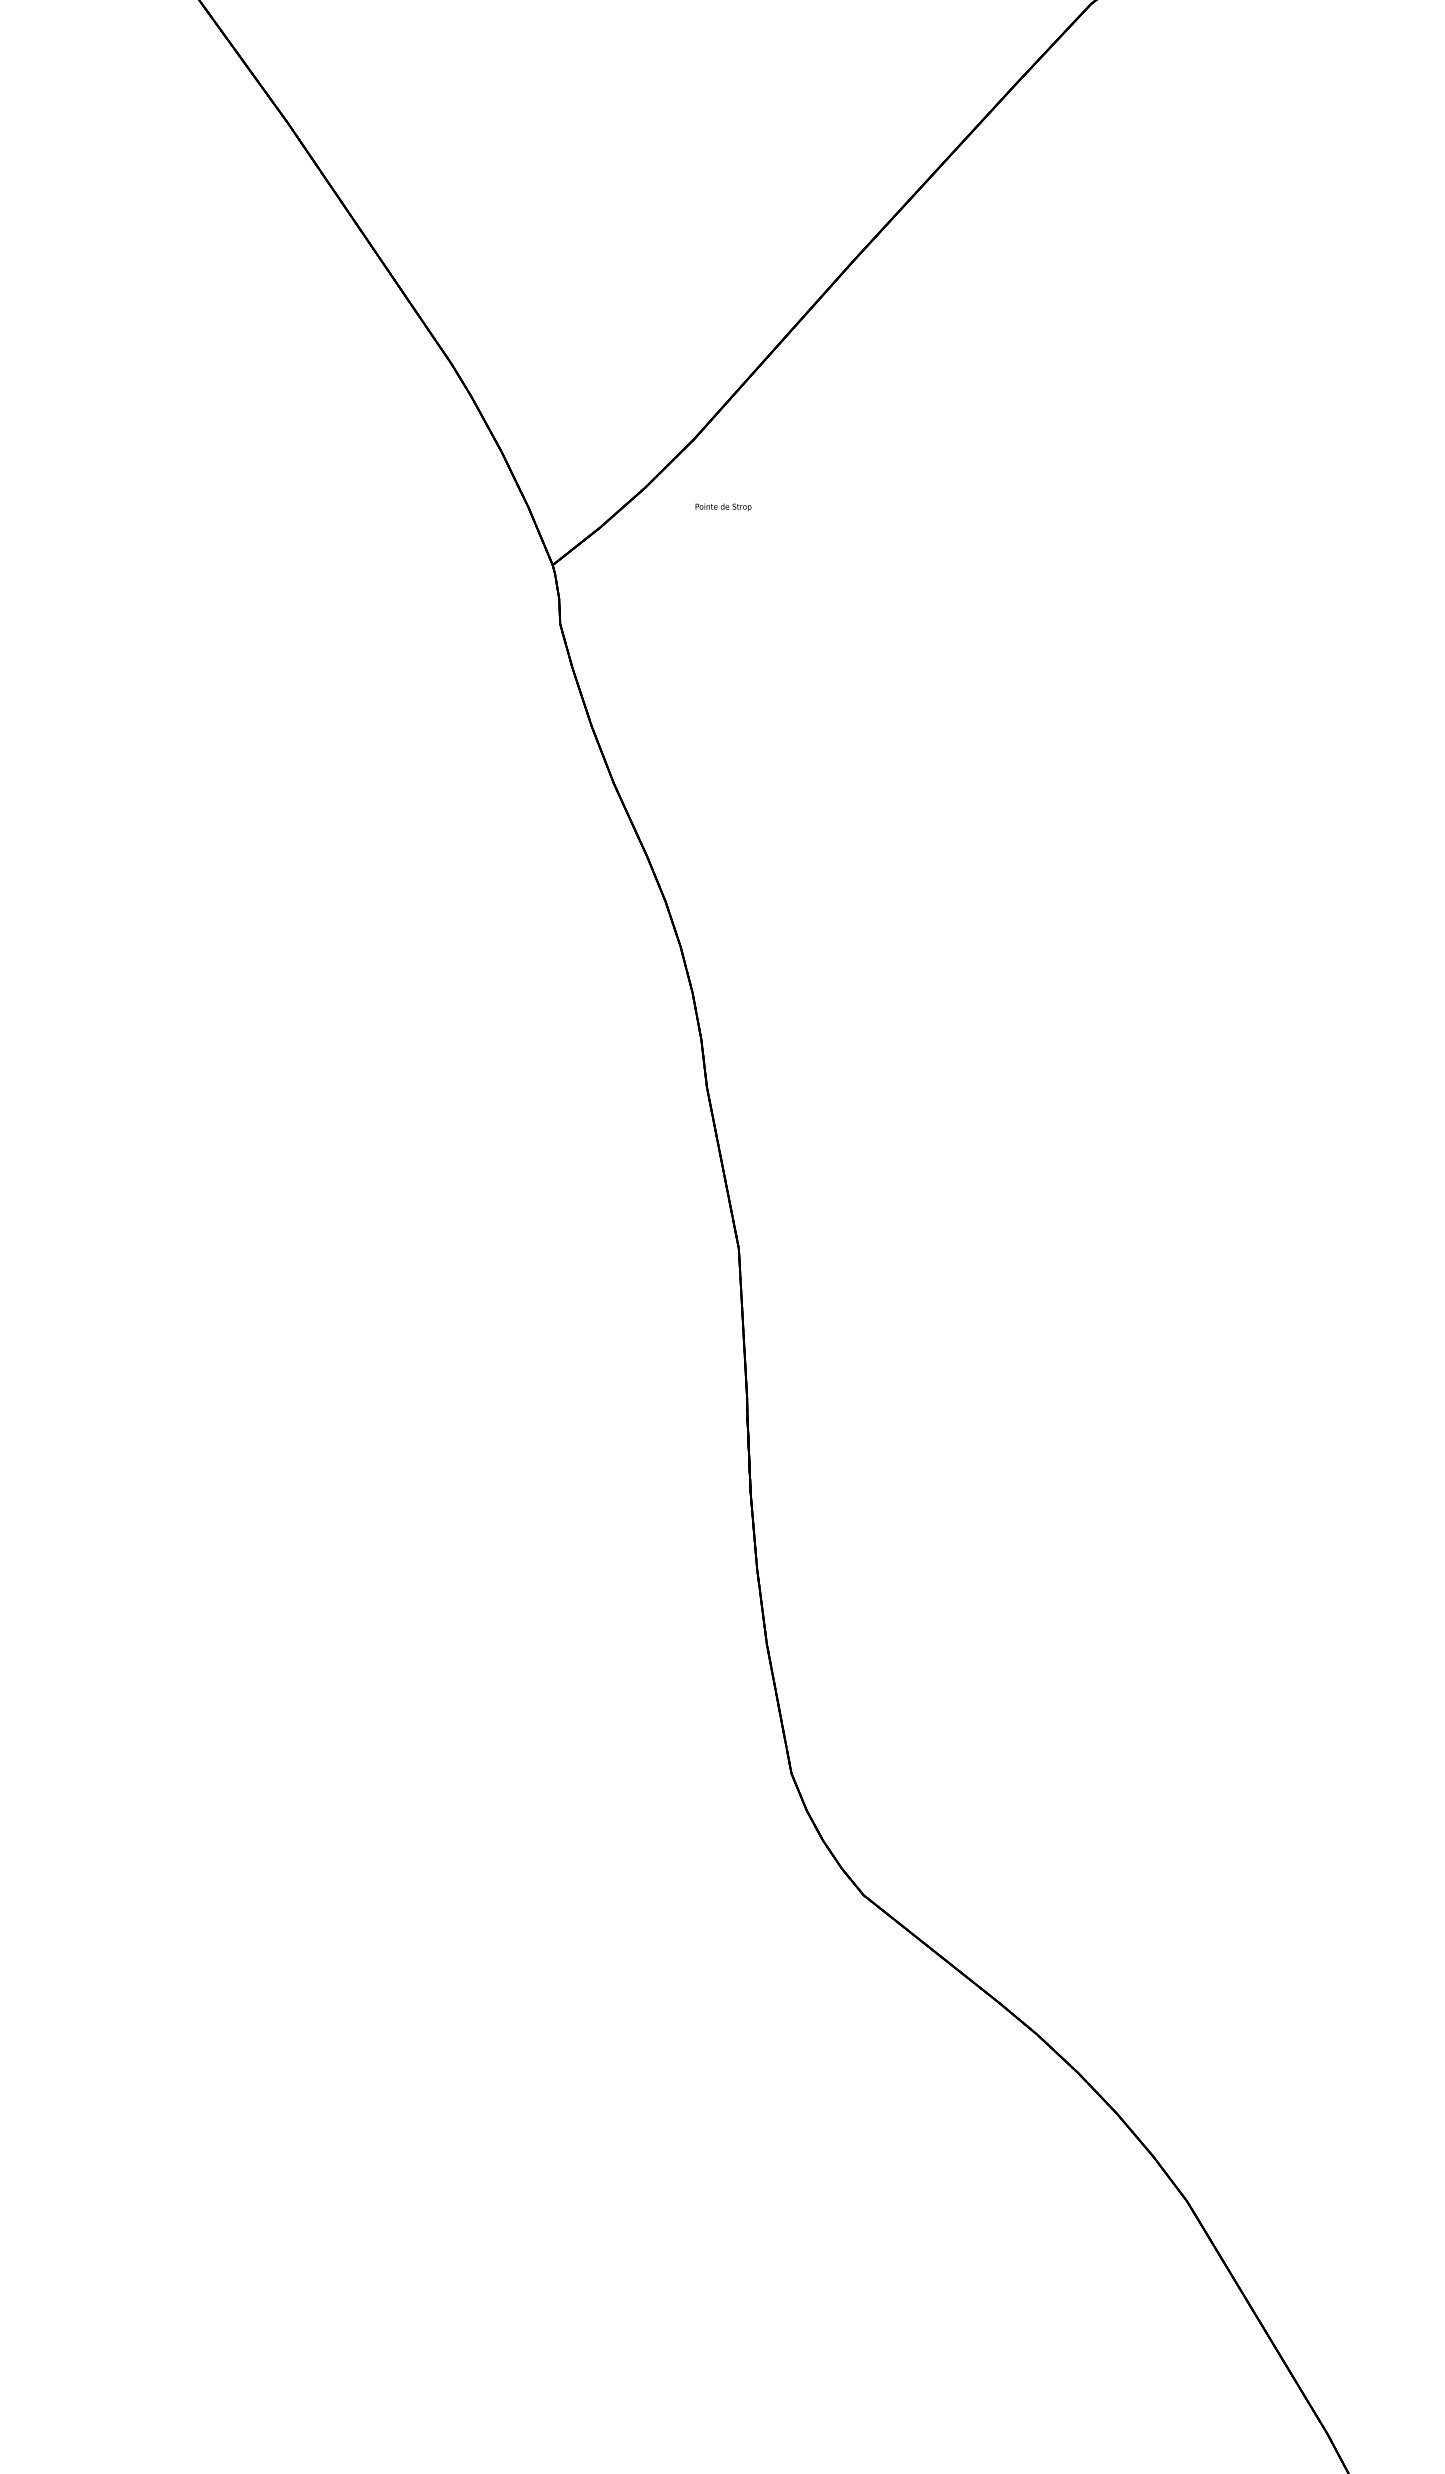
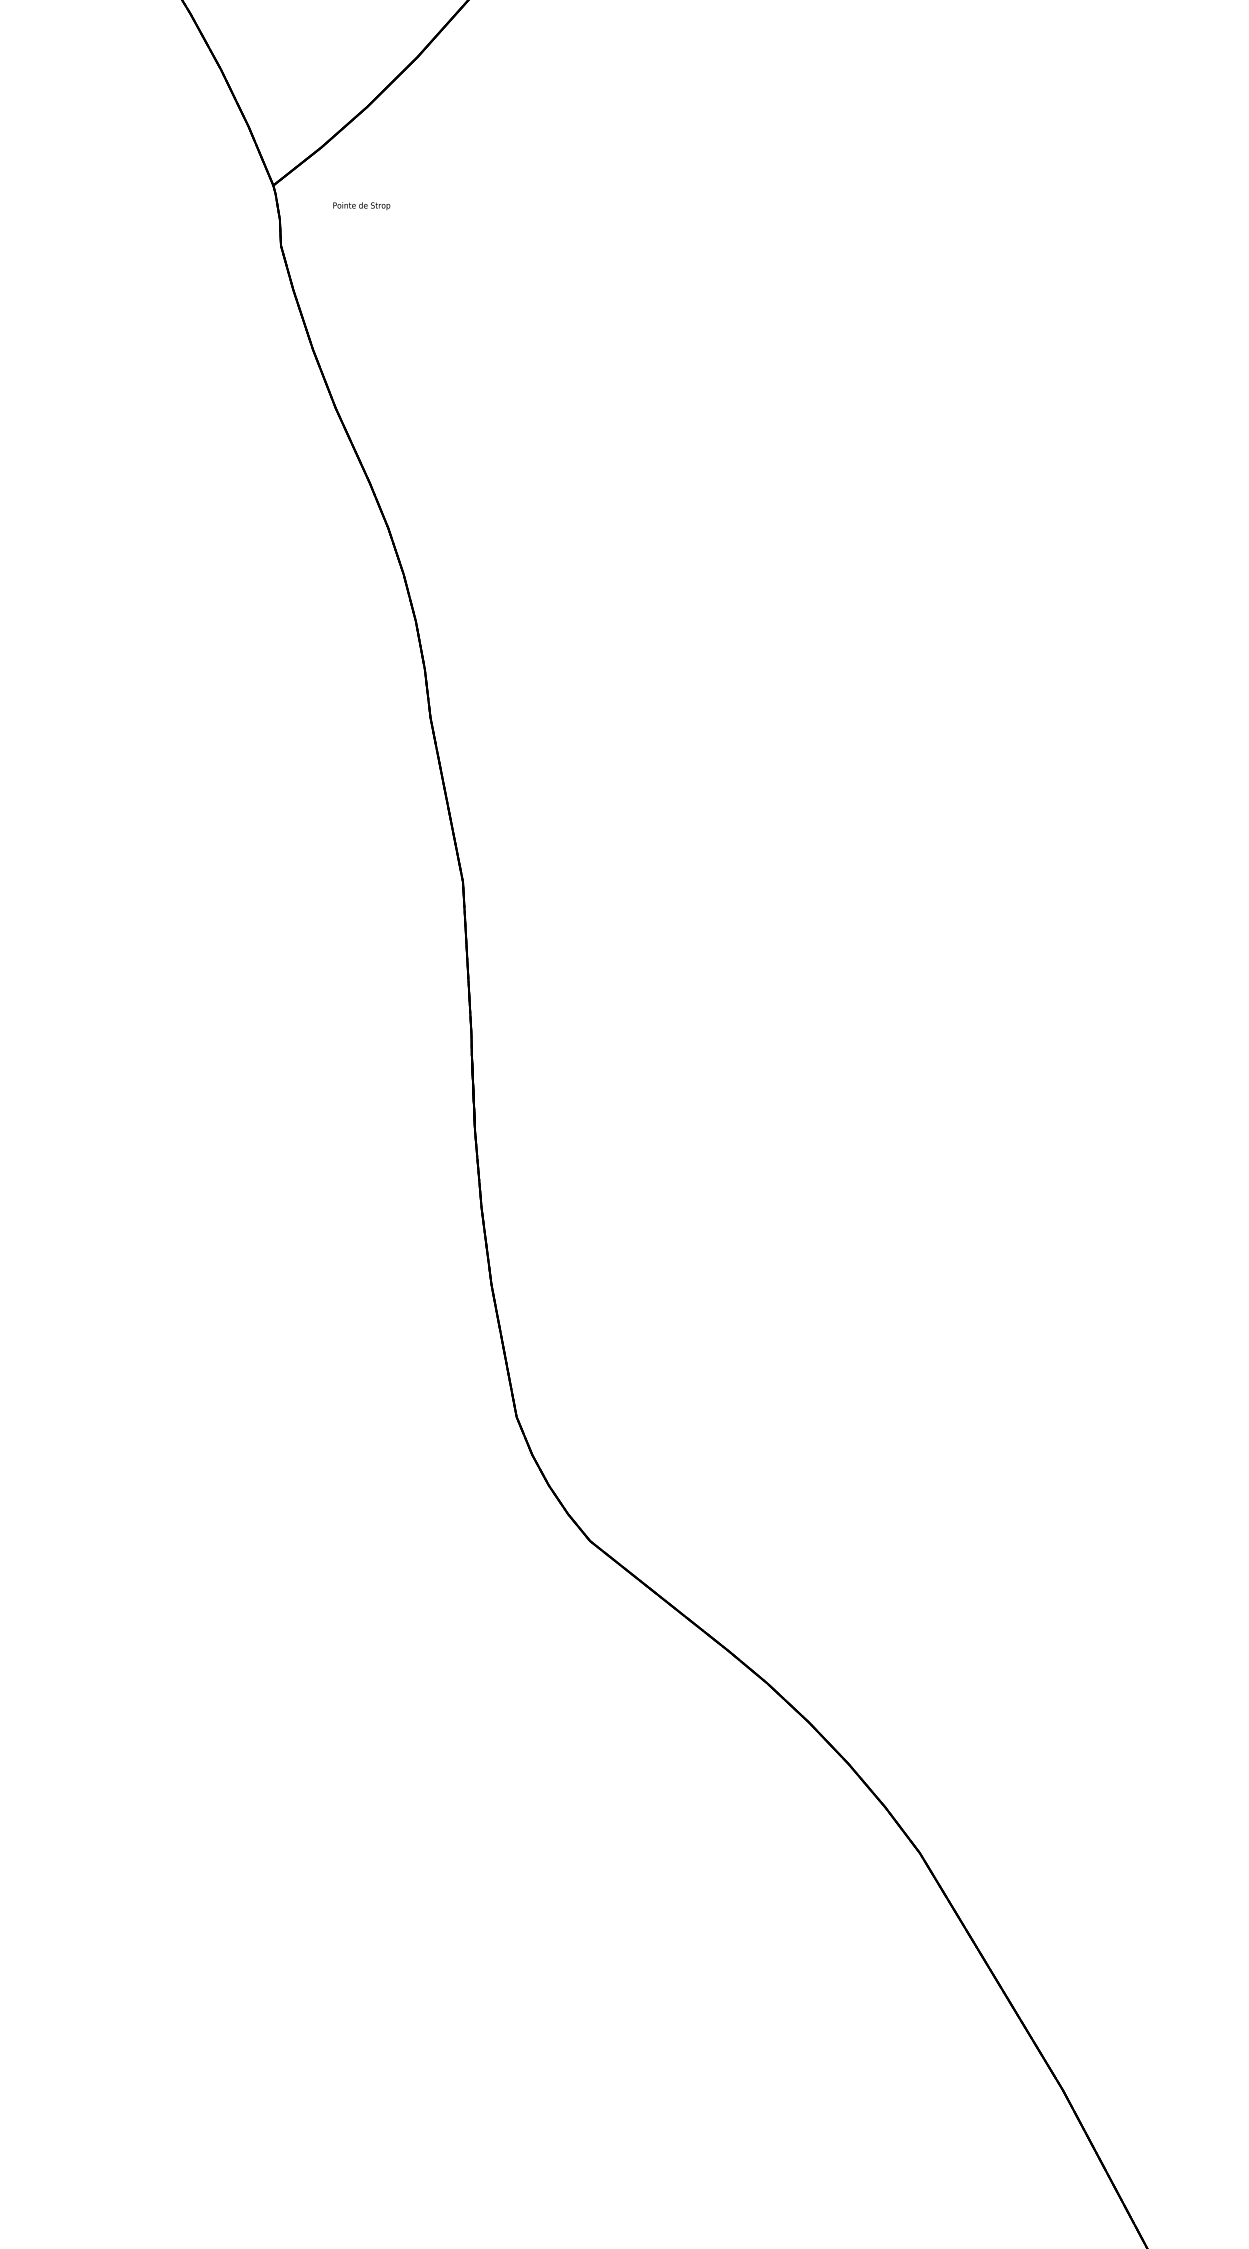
text: (723, 507) -> (361, 206), moved

